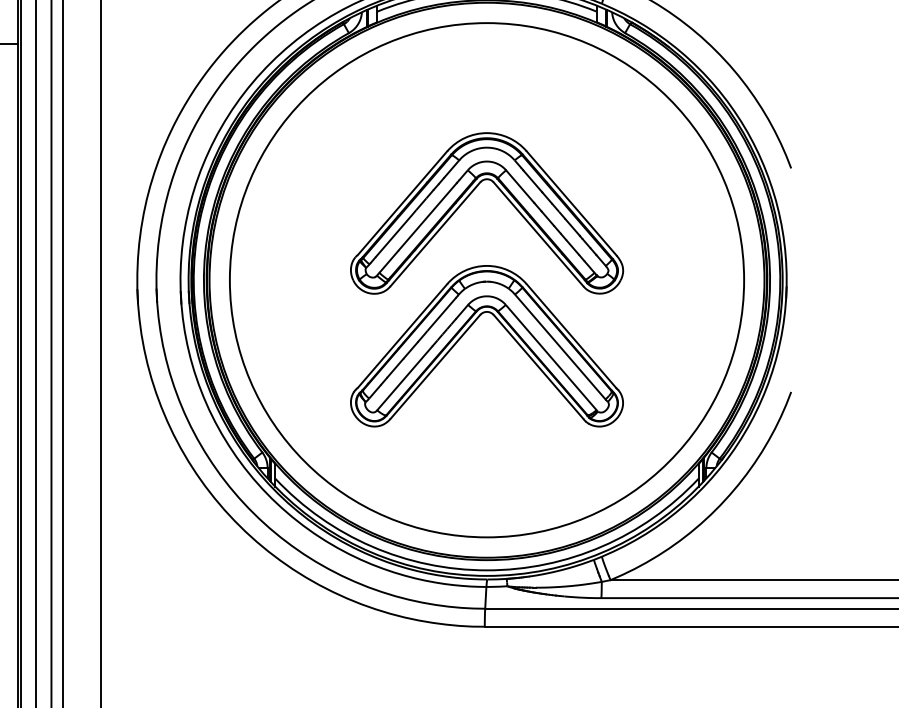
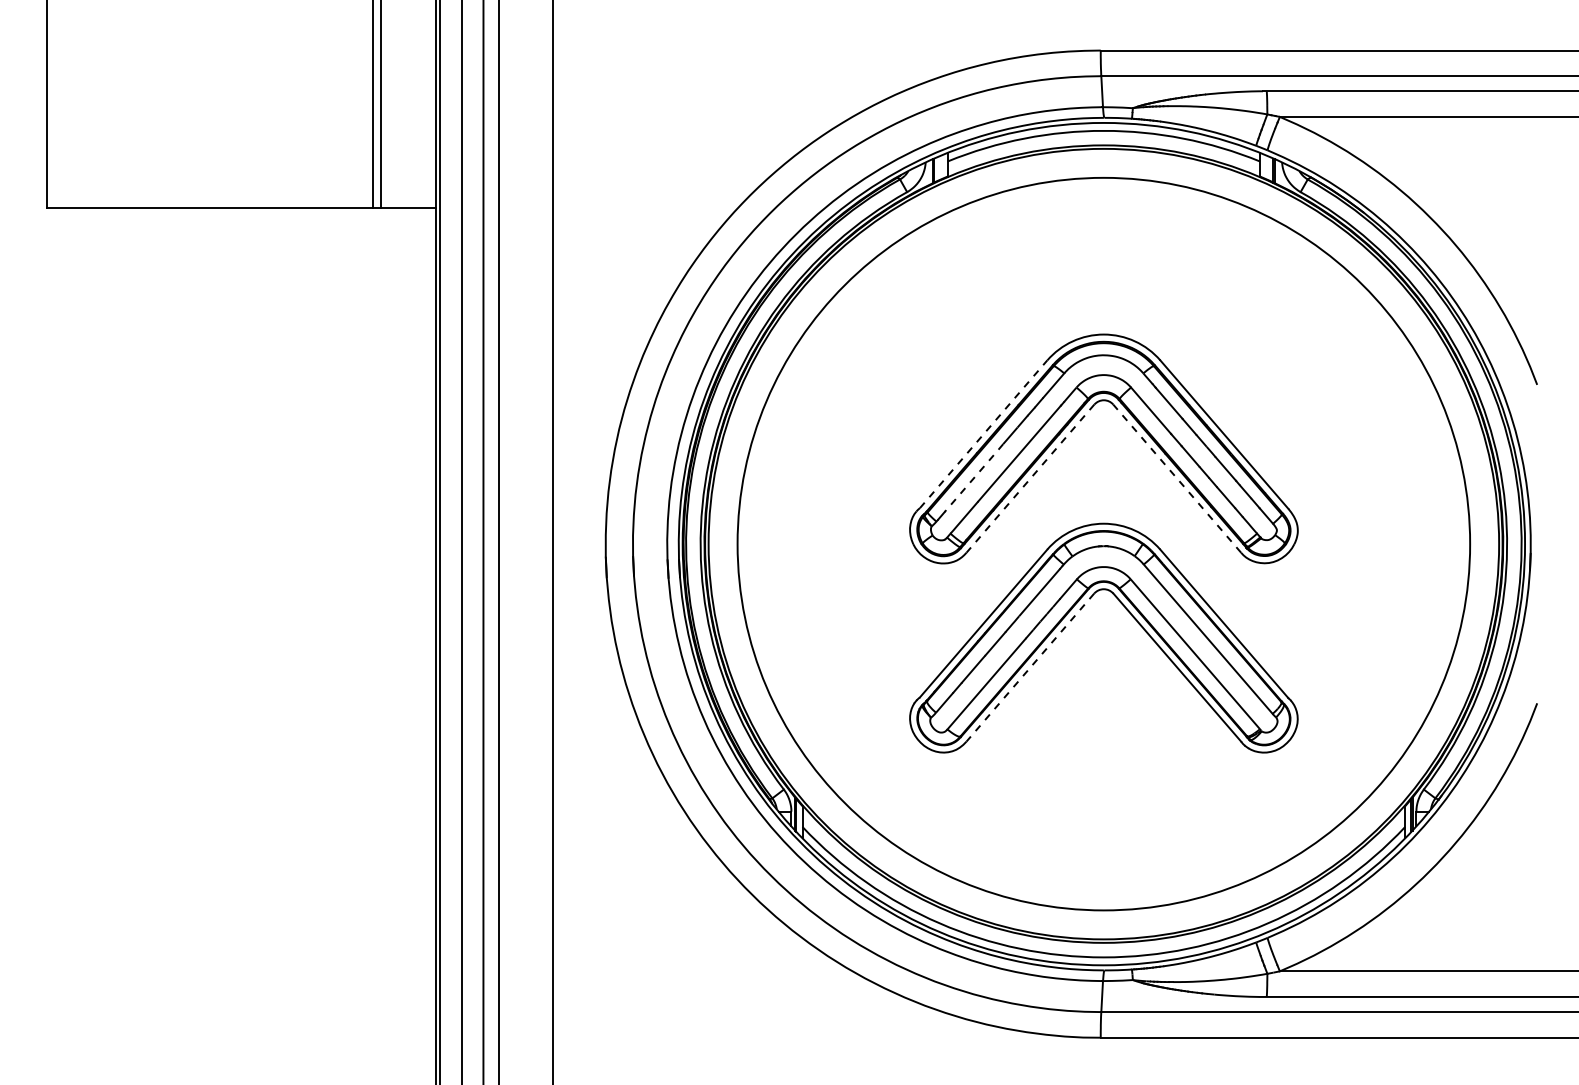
line: (402, 203) -> (983, 434), solid -> dashed
line: (396, 234) -> (974, 478), solid -> dashed
line: (435, 234) -> (1030, 478), solid -> dashed
line: (538, 234) -> (1177, 478), solid -> dashed
line: (435, 366) -> (1030, 667), solid -> dashed

